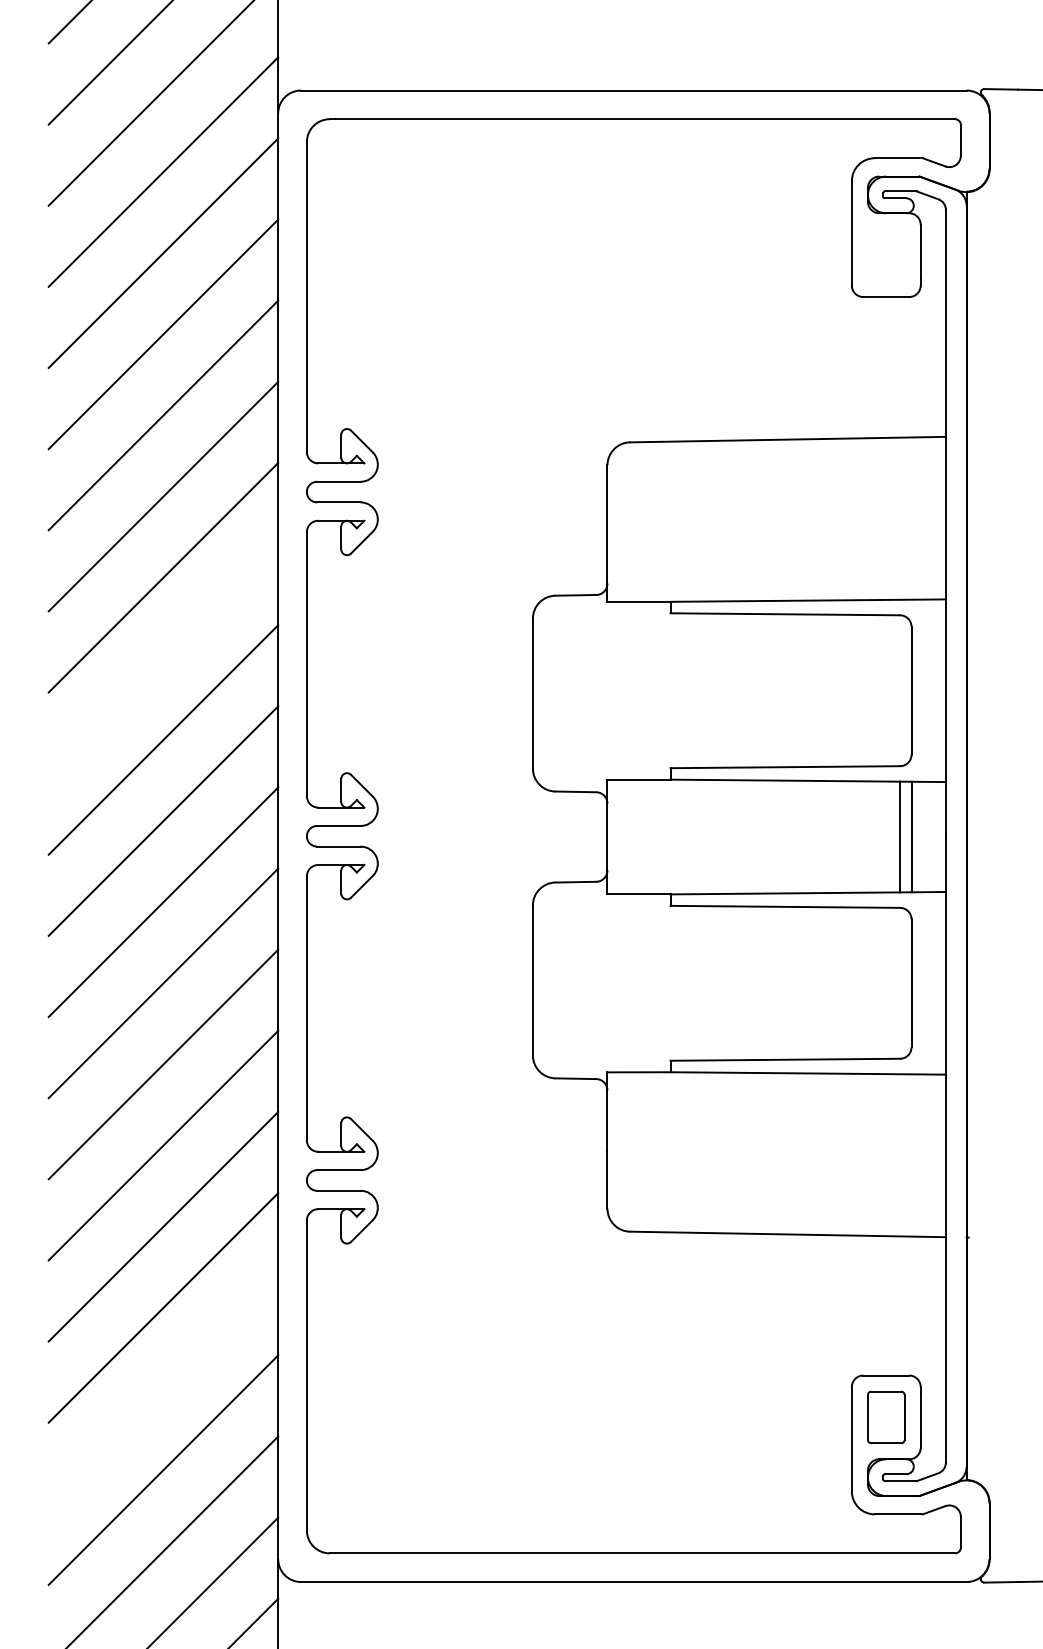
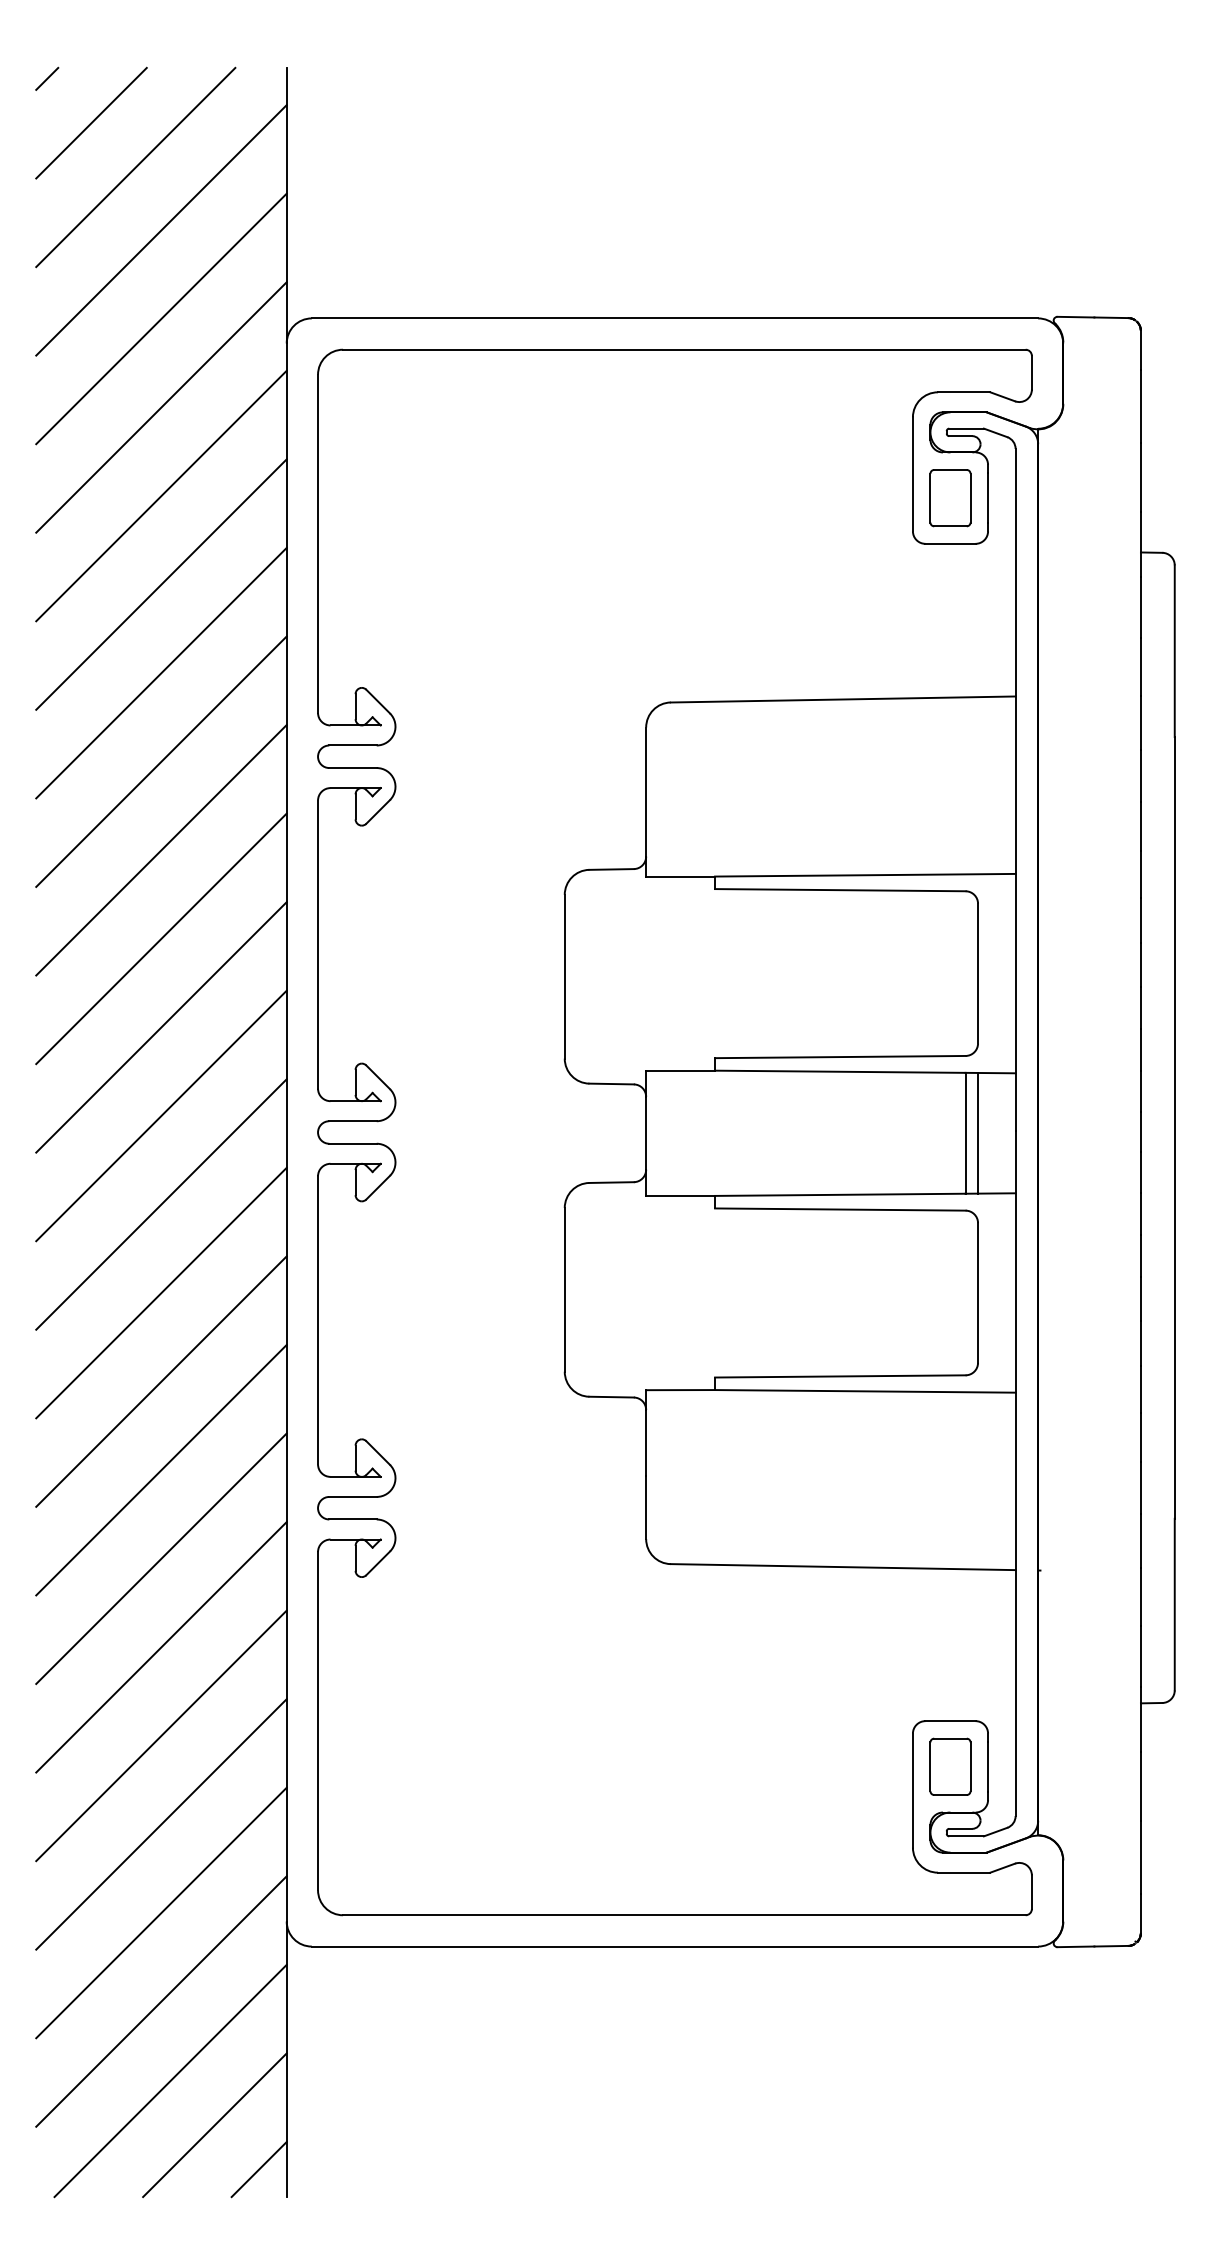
part: (886, 255) -> (950, 498), added
line: (163, 658) -> (161, 938), added
line: (163, 1388) -> (161, 1735), added

